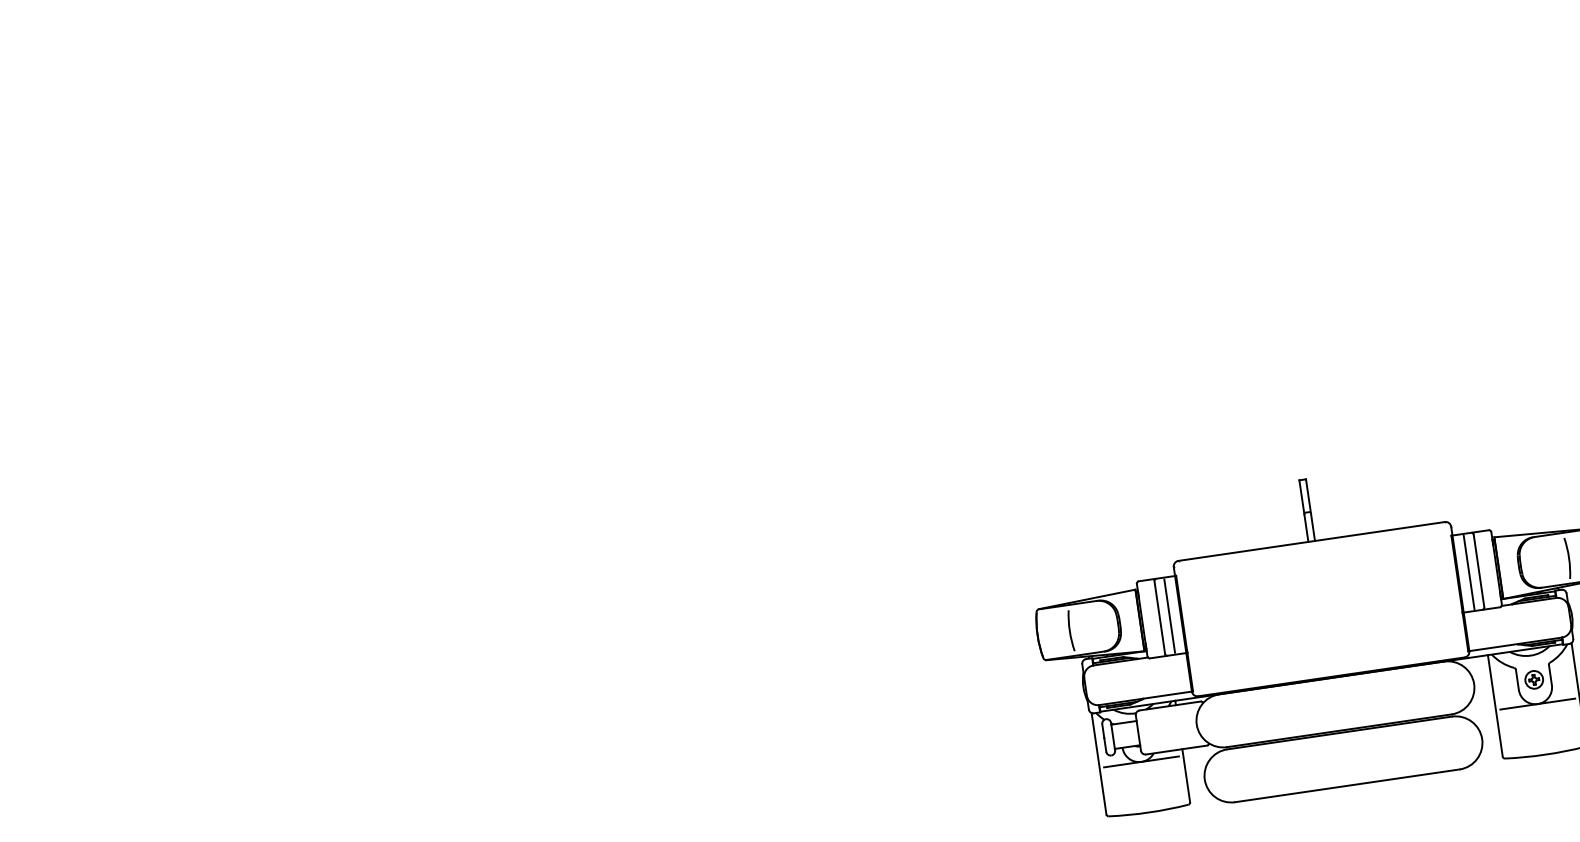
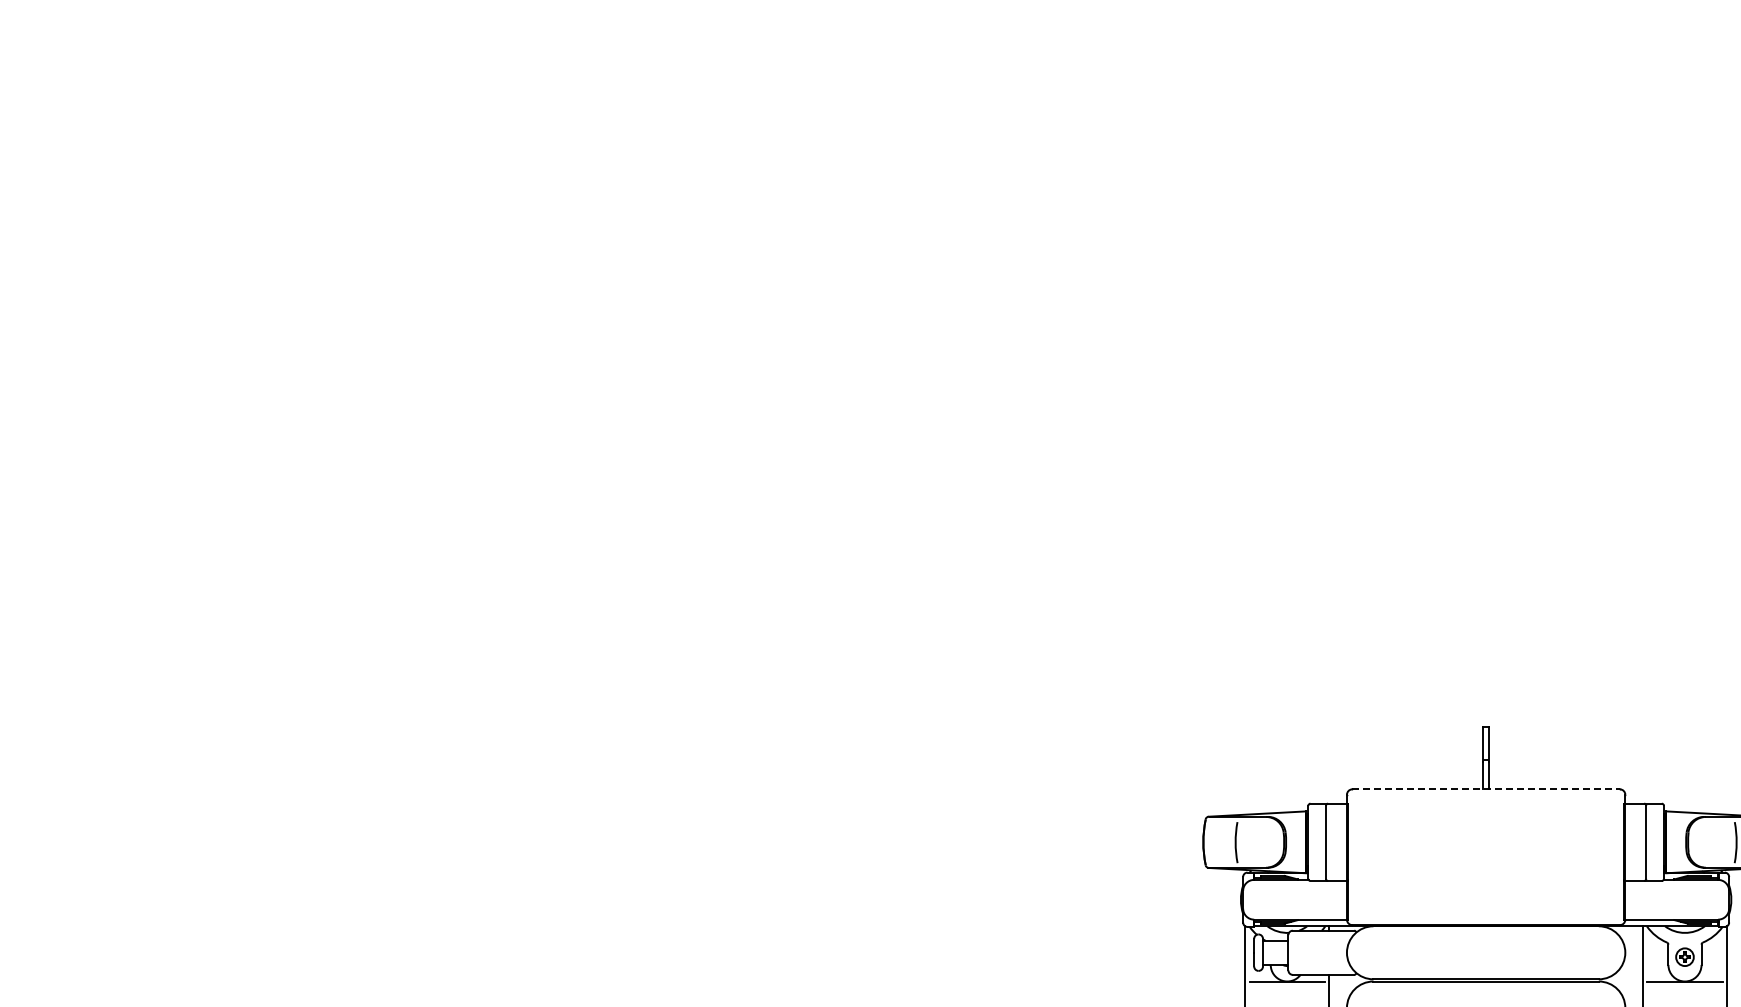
line: (1312, 541) -> (1486, 789), solid -> dashed
line: (1469, 572) -> (1636, 842), removed
line: (1169, 616) -> (1335, 842), removed

